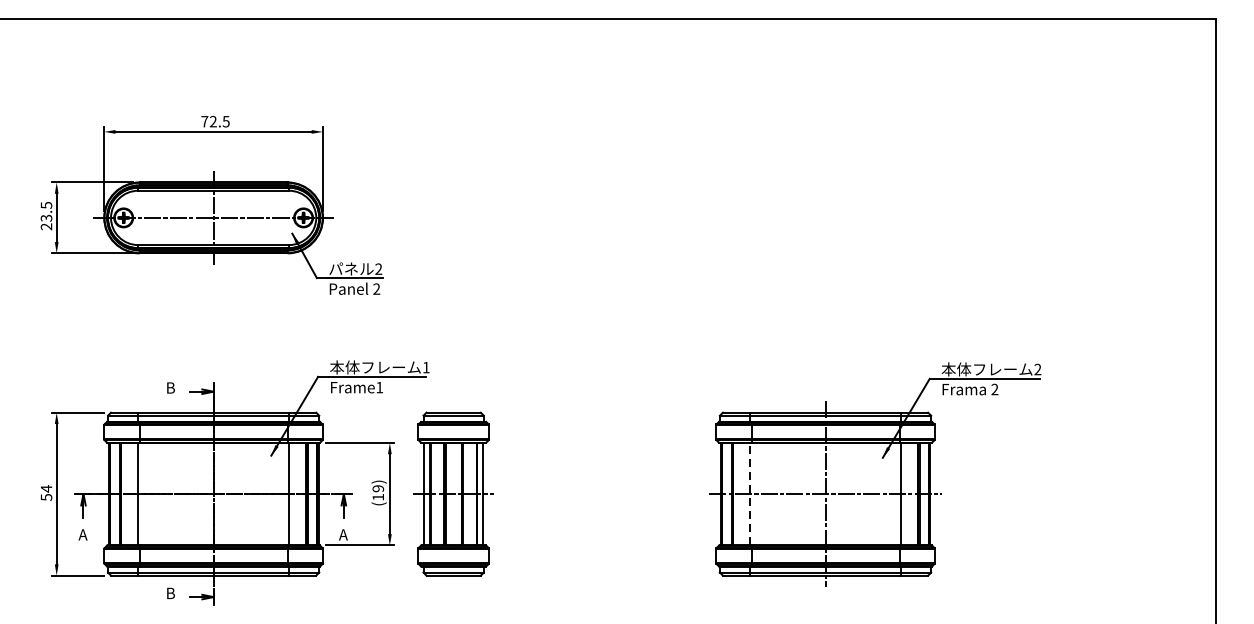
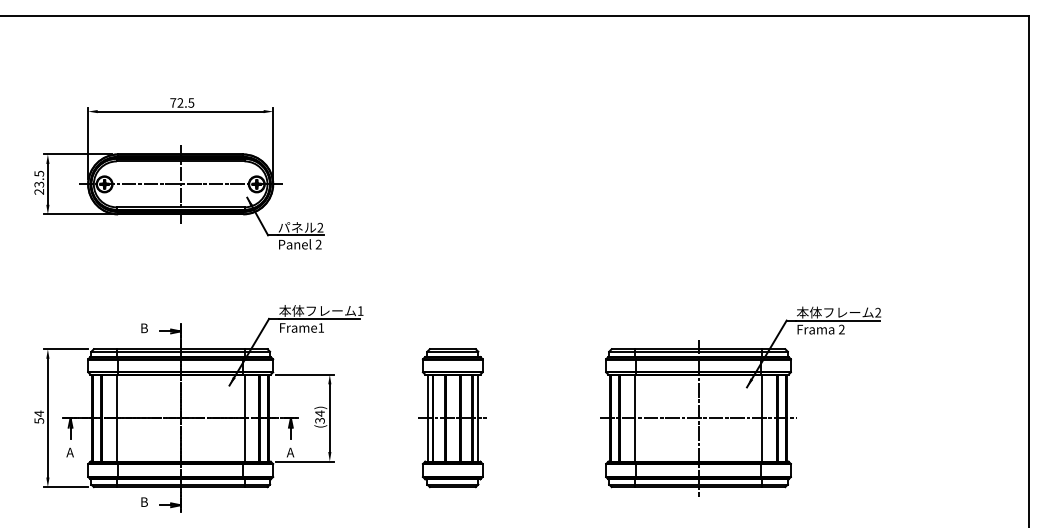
text: (377, 492) -> (319, 416), (19) -> (34)
line: (749, 493) -> (634, 417), dashed -> solid
part: (453, 494) -> (452, 418), moved

